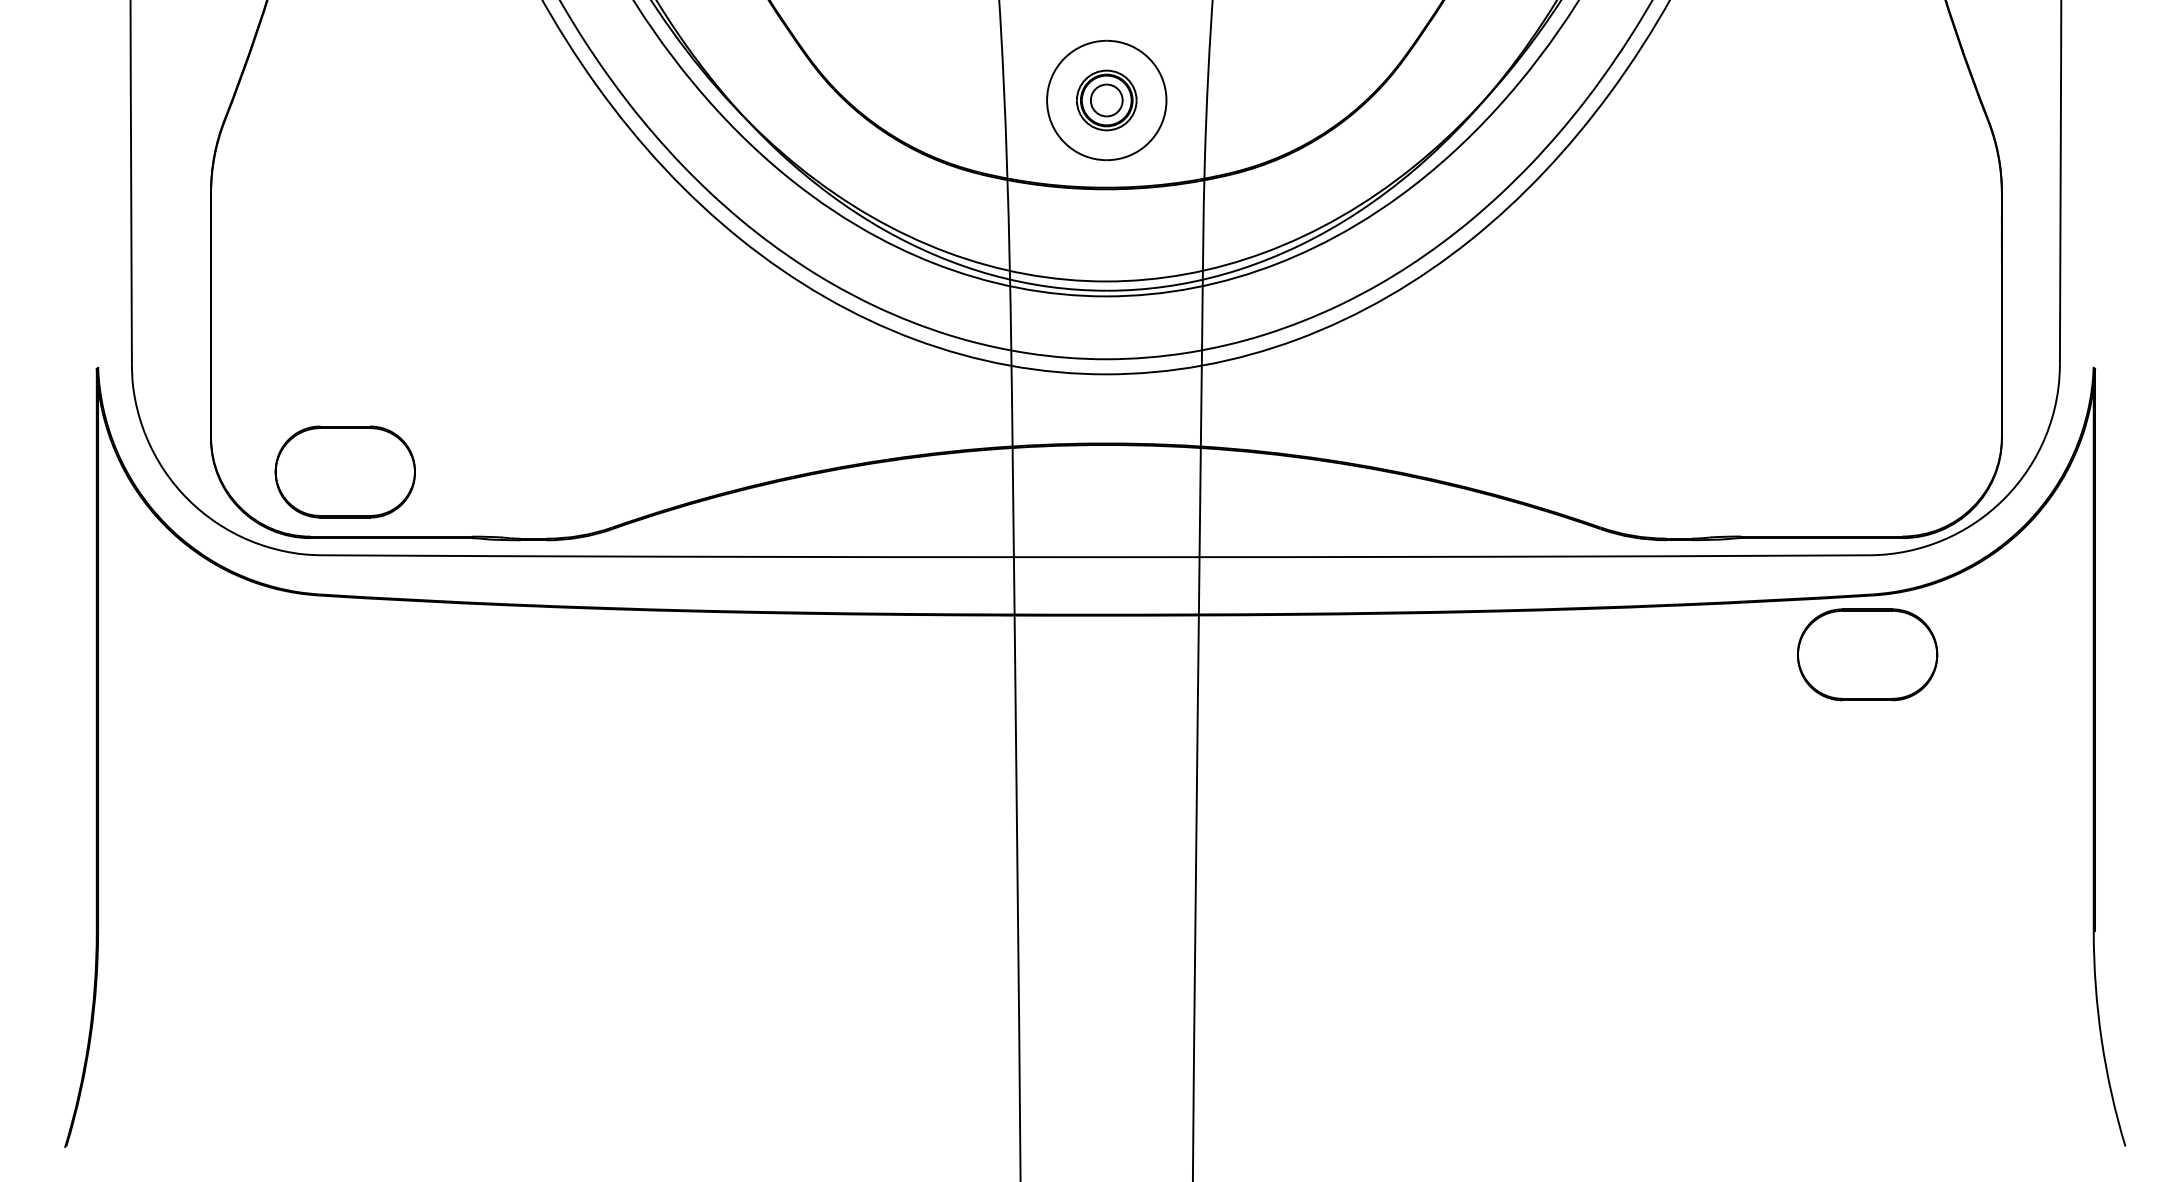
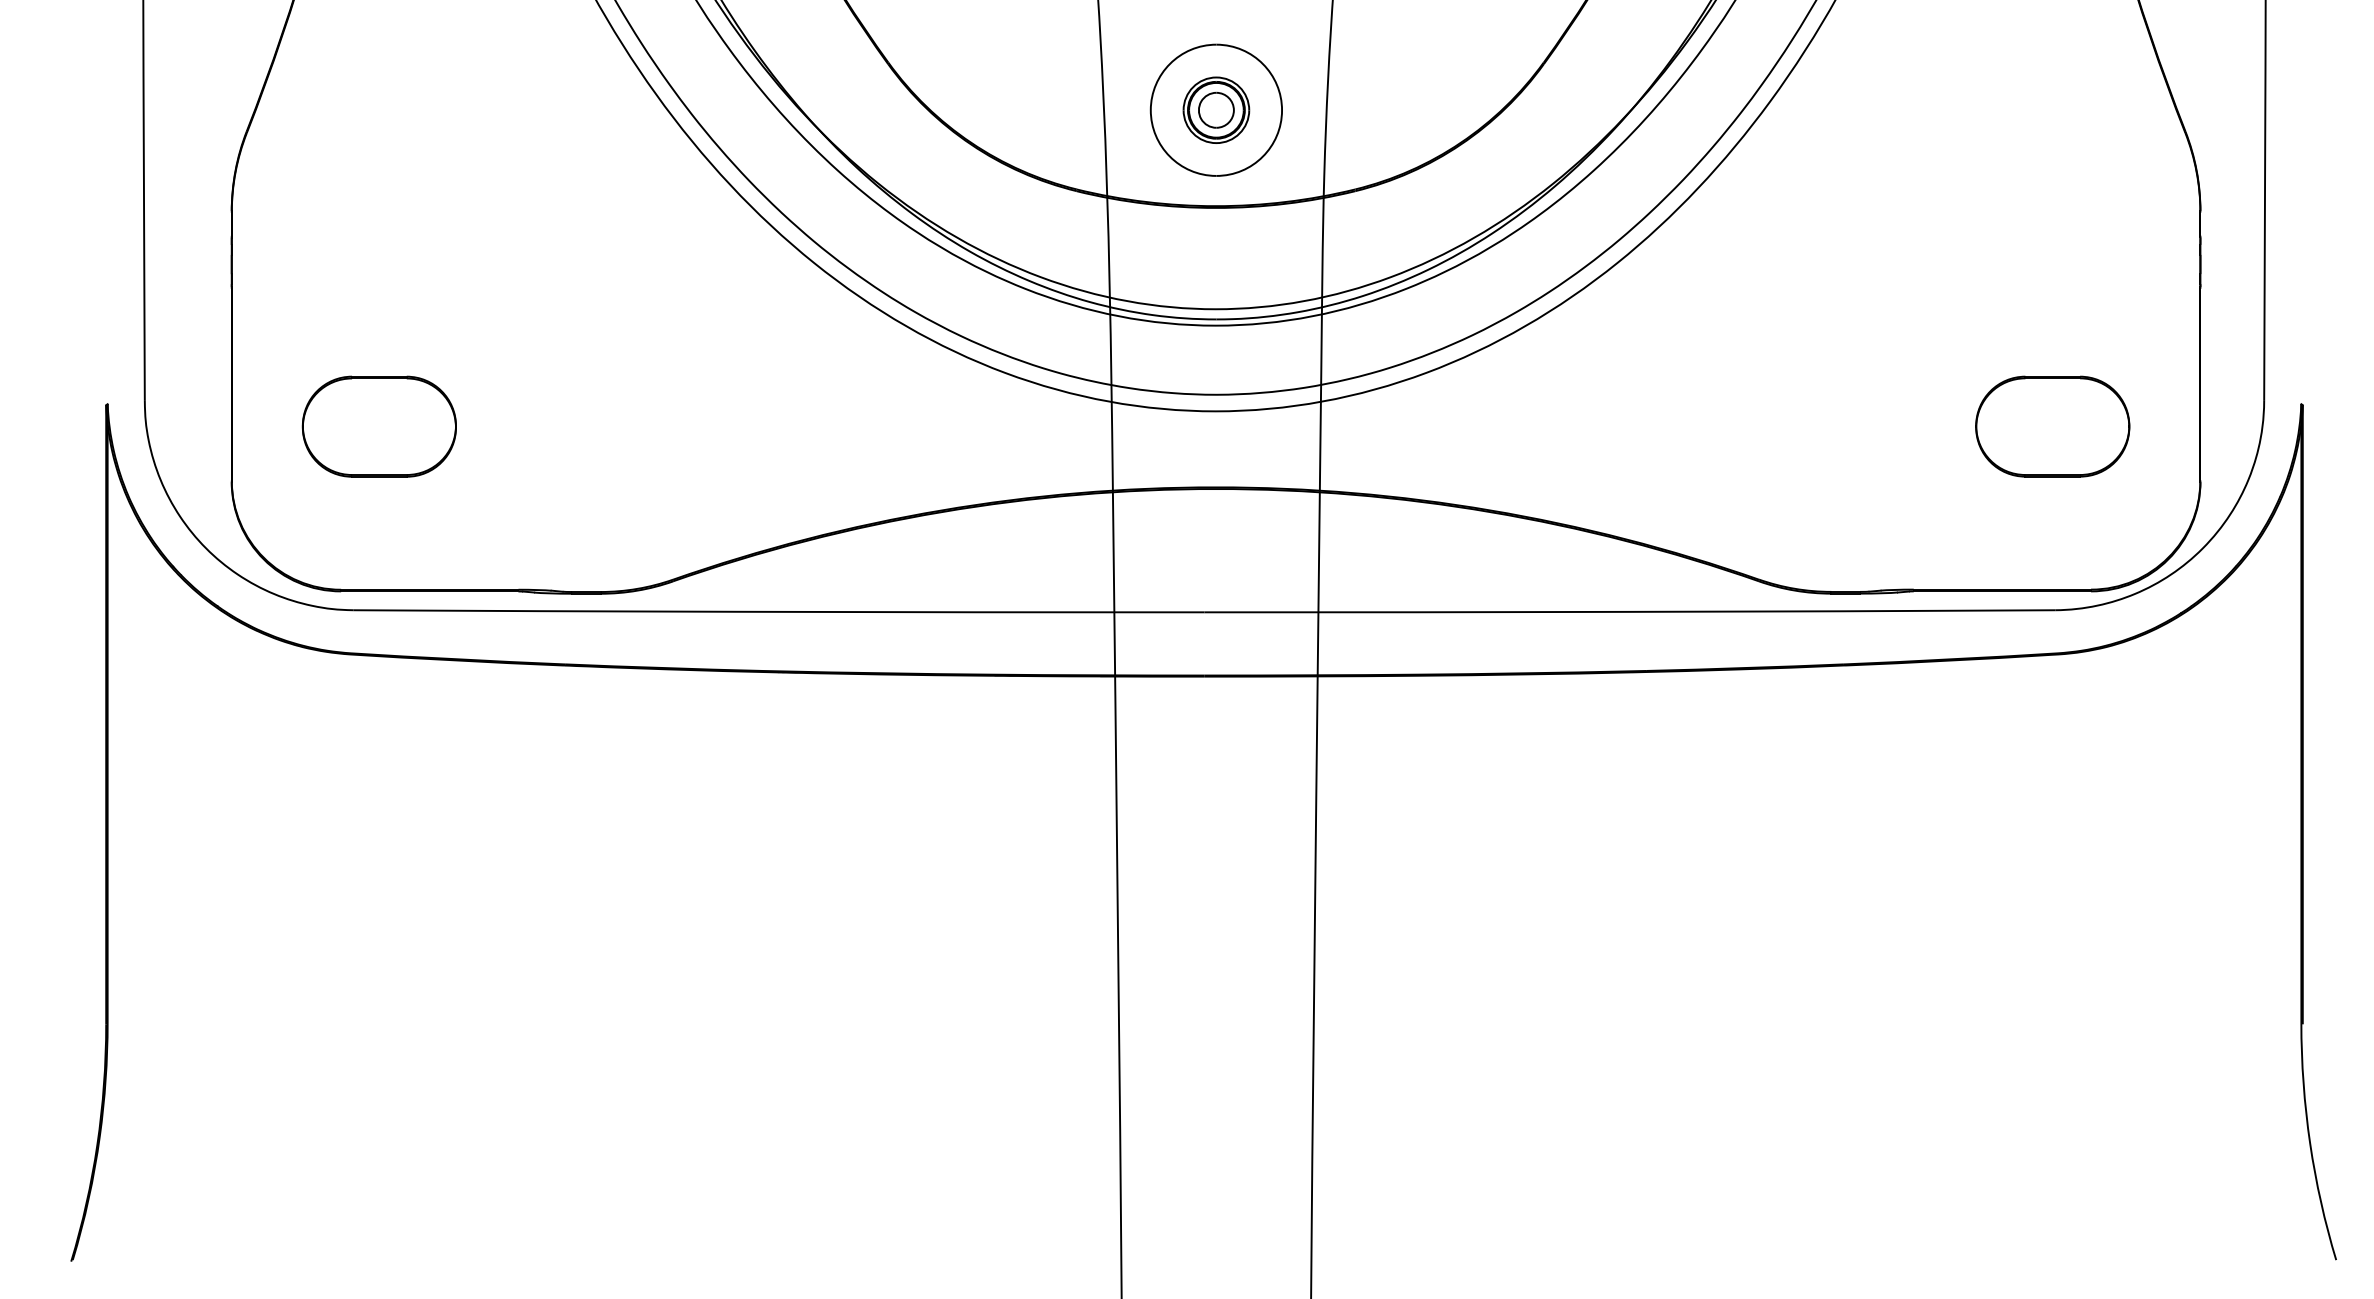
part: (344, 471) -> (378, 426), moved
part: (1867, 654) -> (2052, 426), moved

